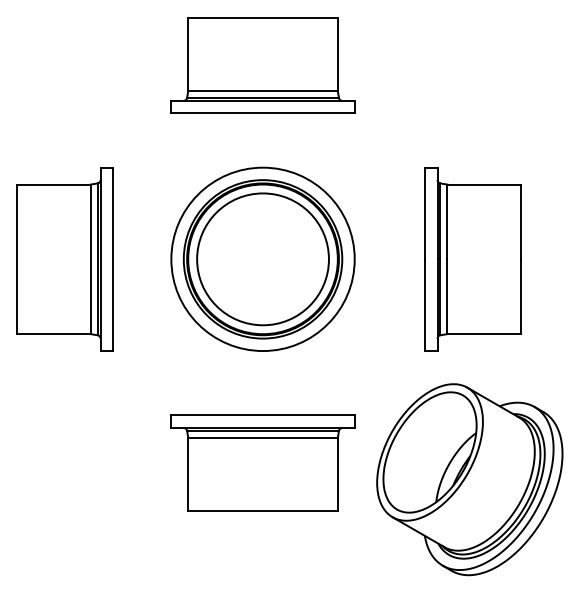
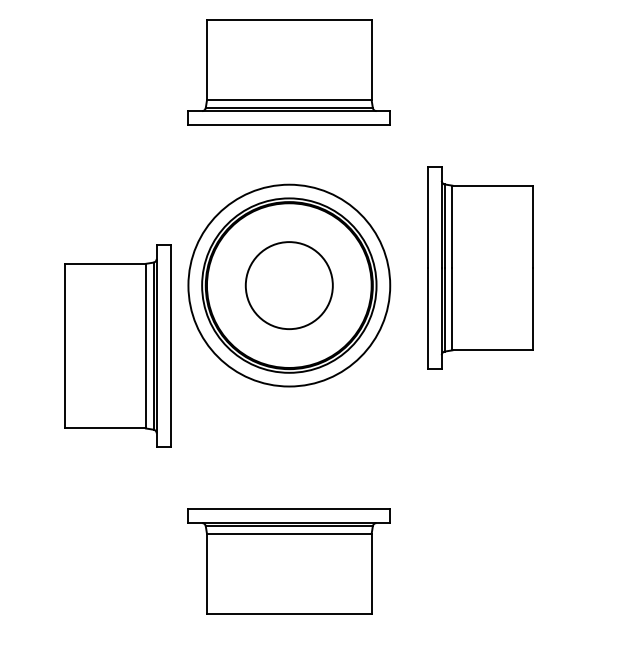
part: (64, 259) -> (117, 346), moved
circle: (262, 259) -> (288, 285), size x0.6
part: (472, 259) -> (480, 268), moved
part: (262, 462) -> (288, 560), moved
part: (469, 479) -> (516, 527), removed

